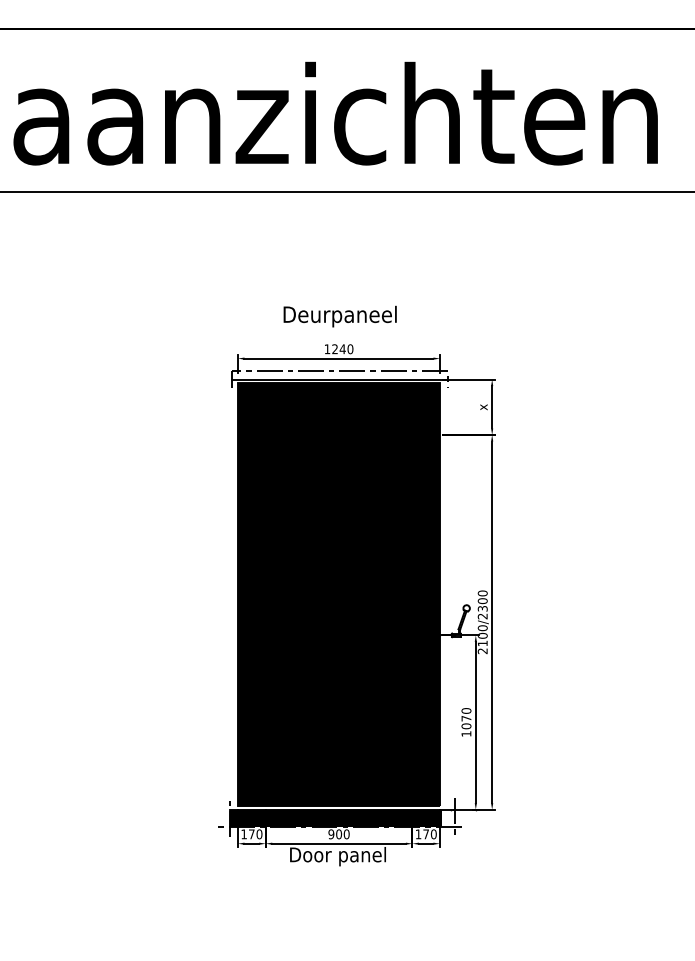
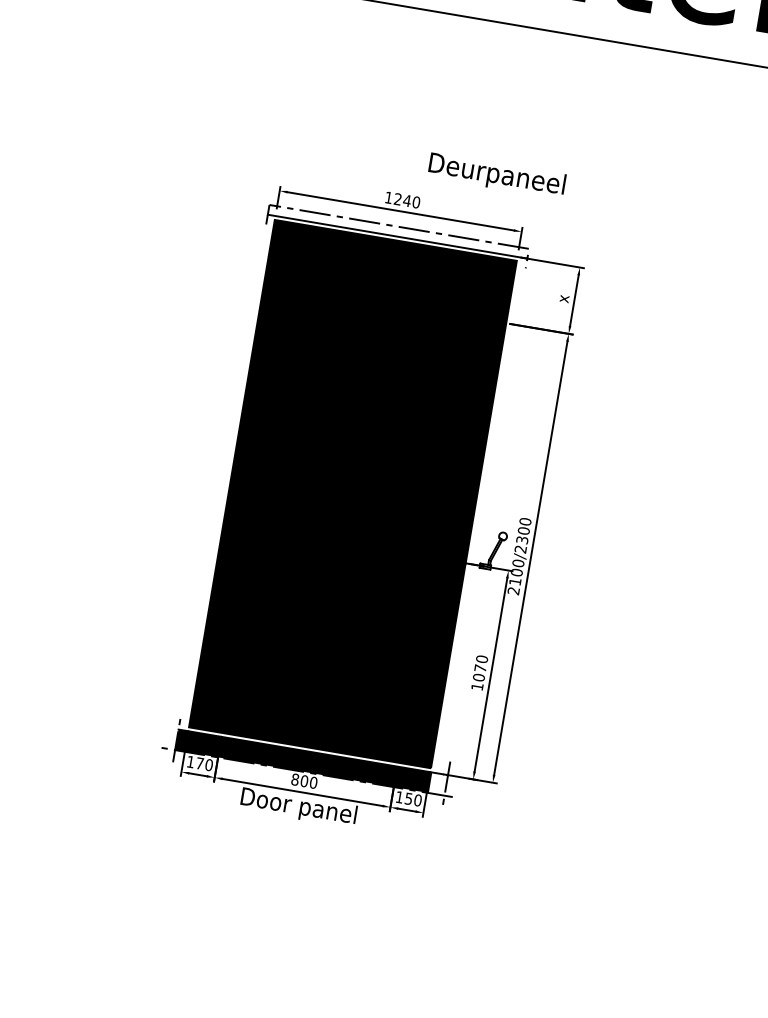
text: (339, 316) -> (496, 175), moved
text: (331, 834) -> (295, 779), 900 -> 800
text: (425, 834) -> (407, 798), 170 -> 150

